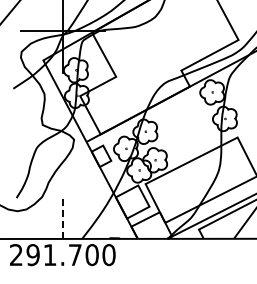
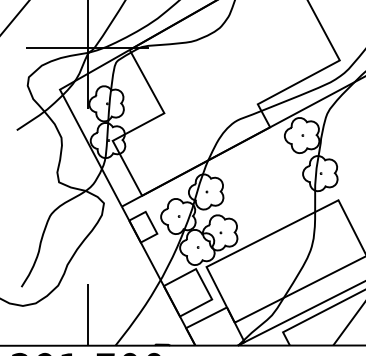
line: (62, 216) -> (87, 313), dashed -> solid

